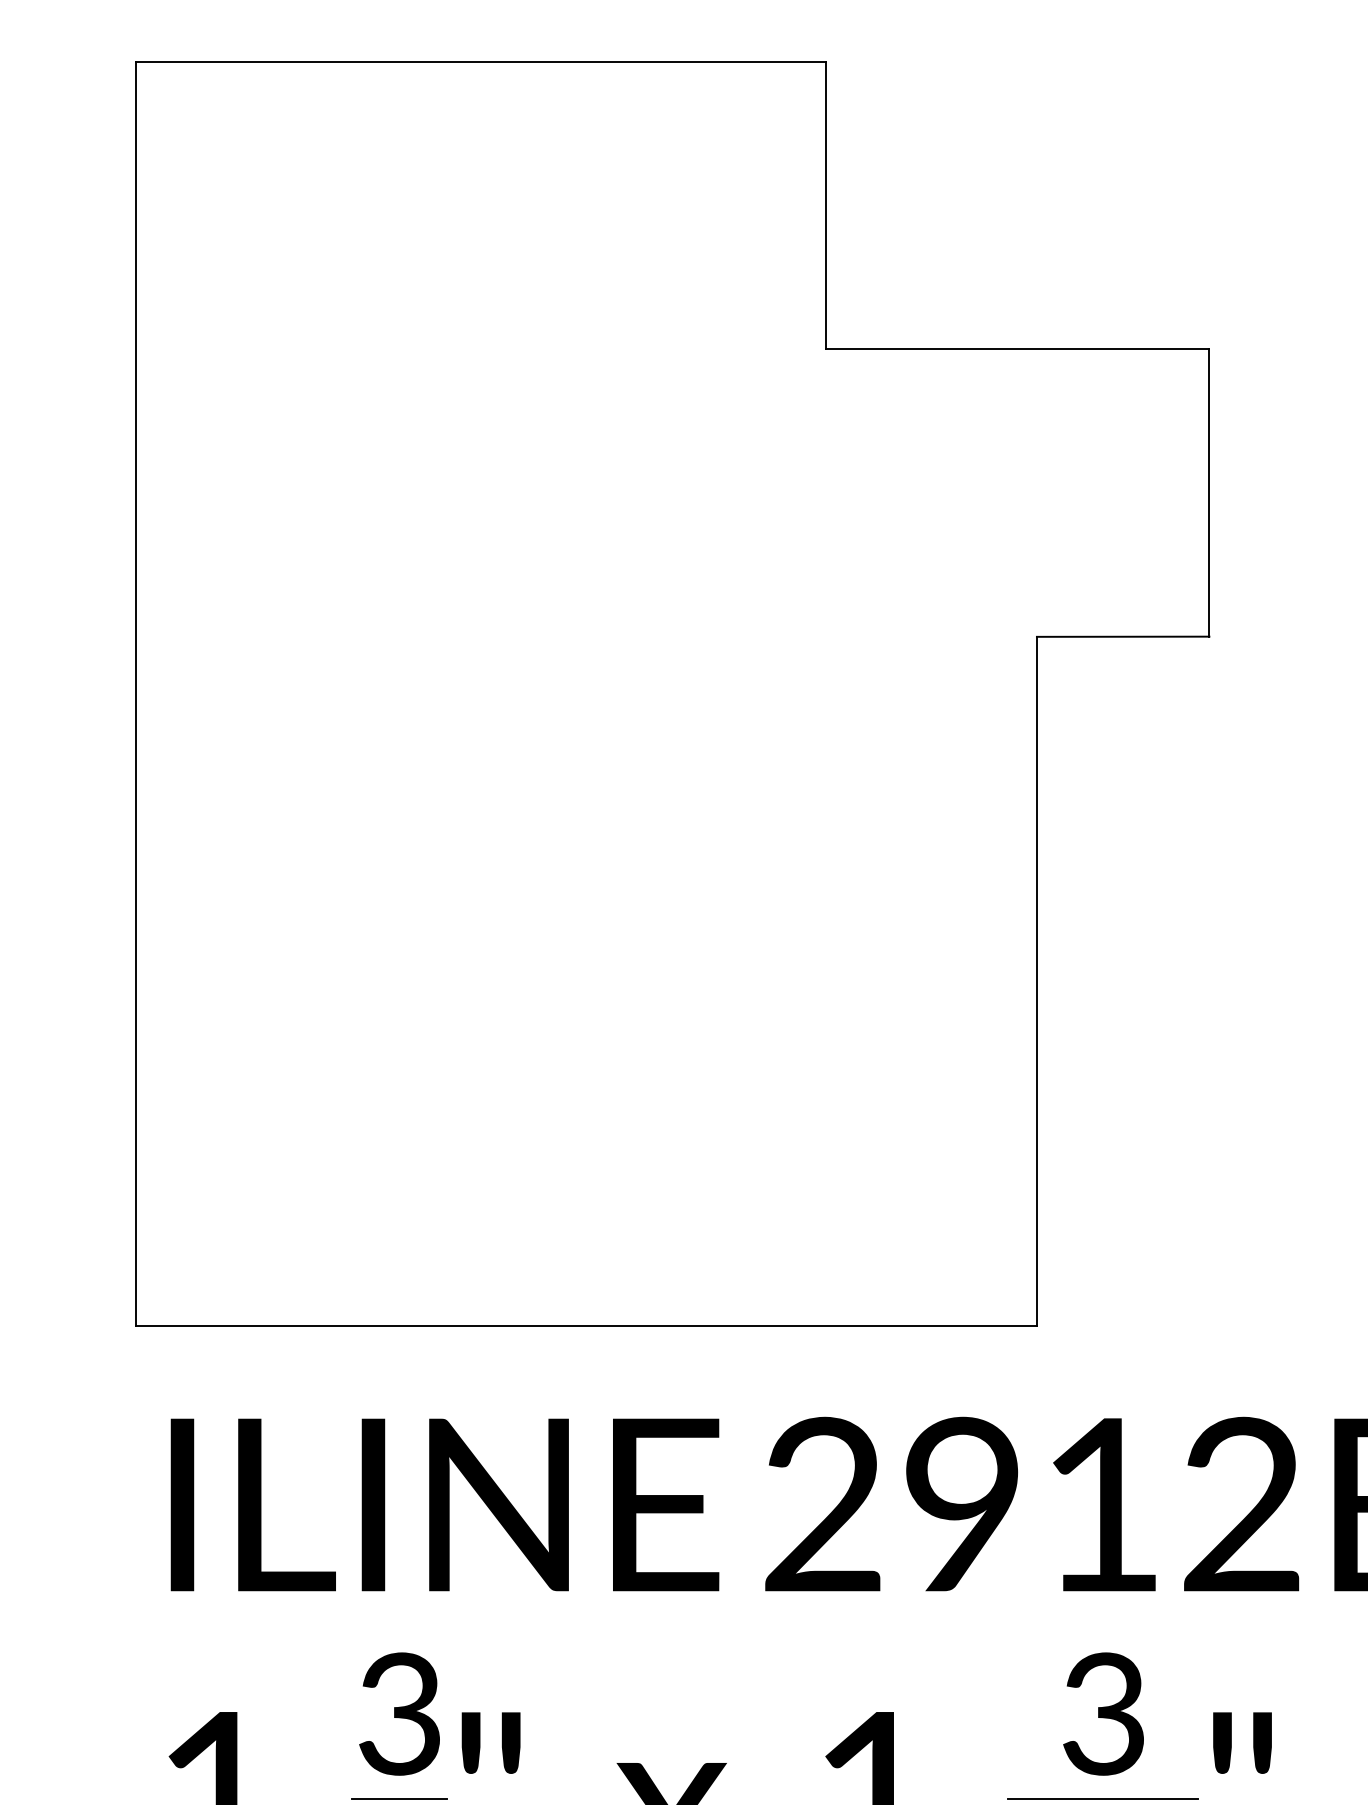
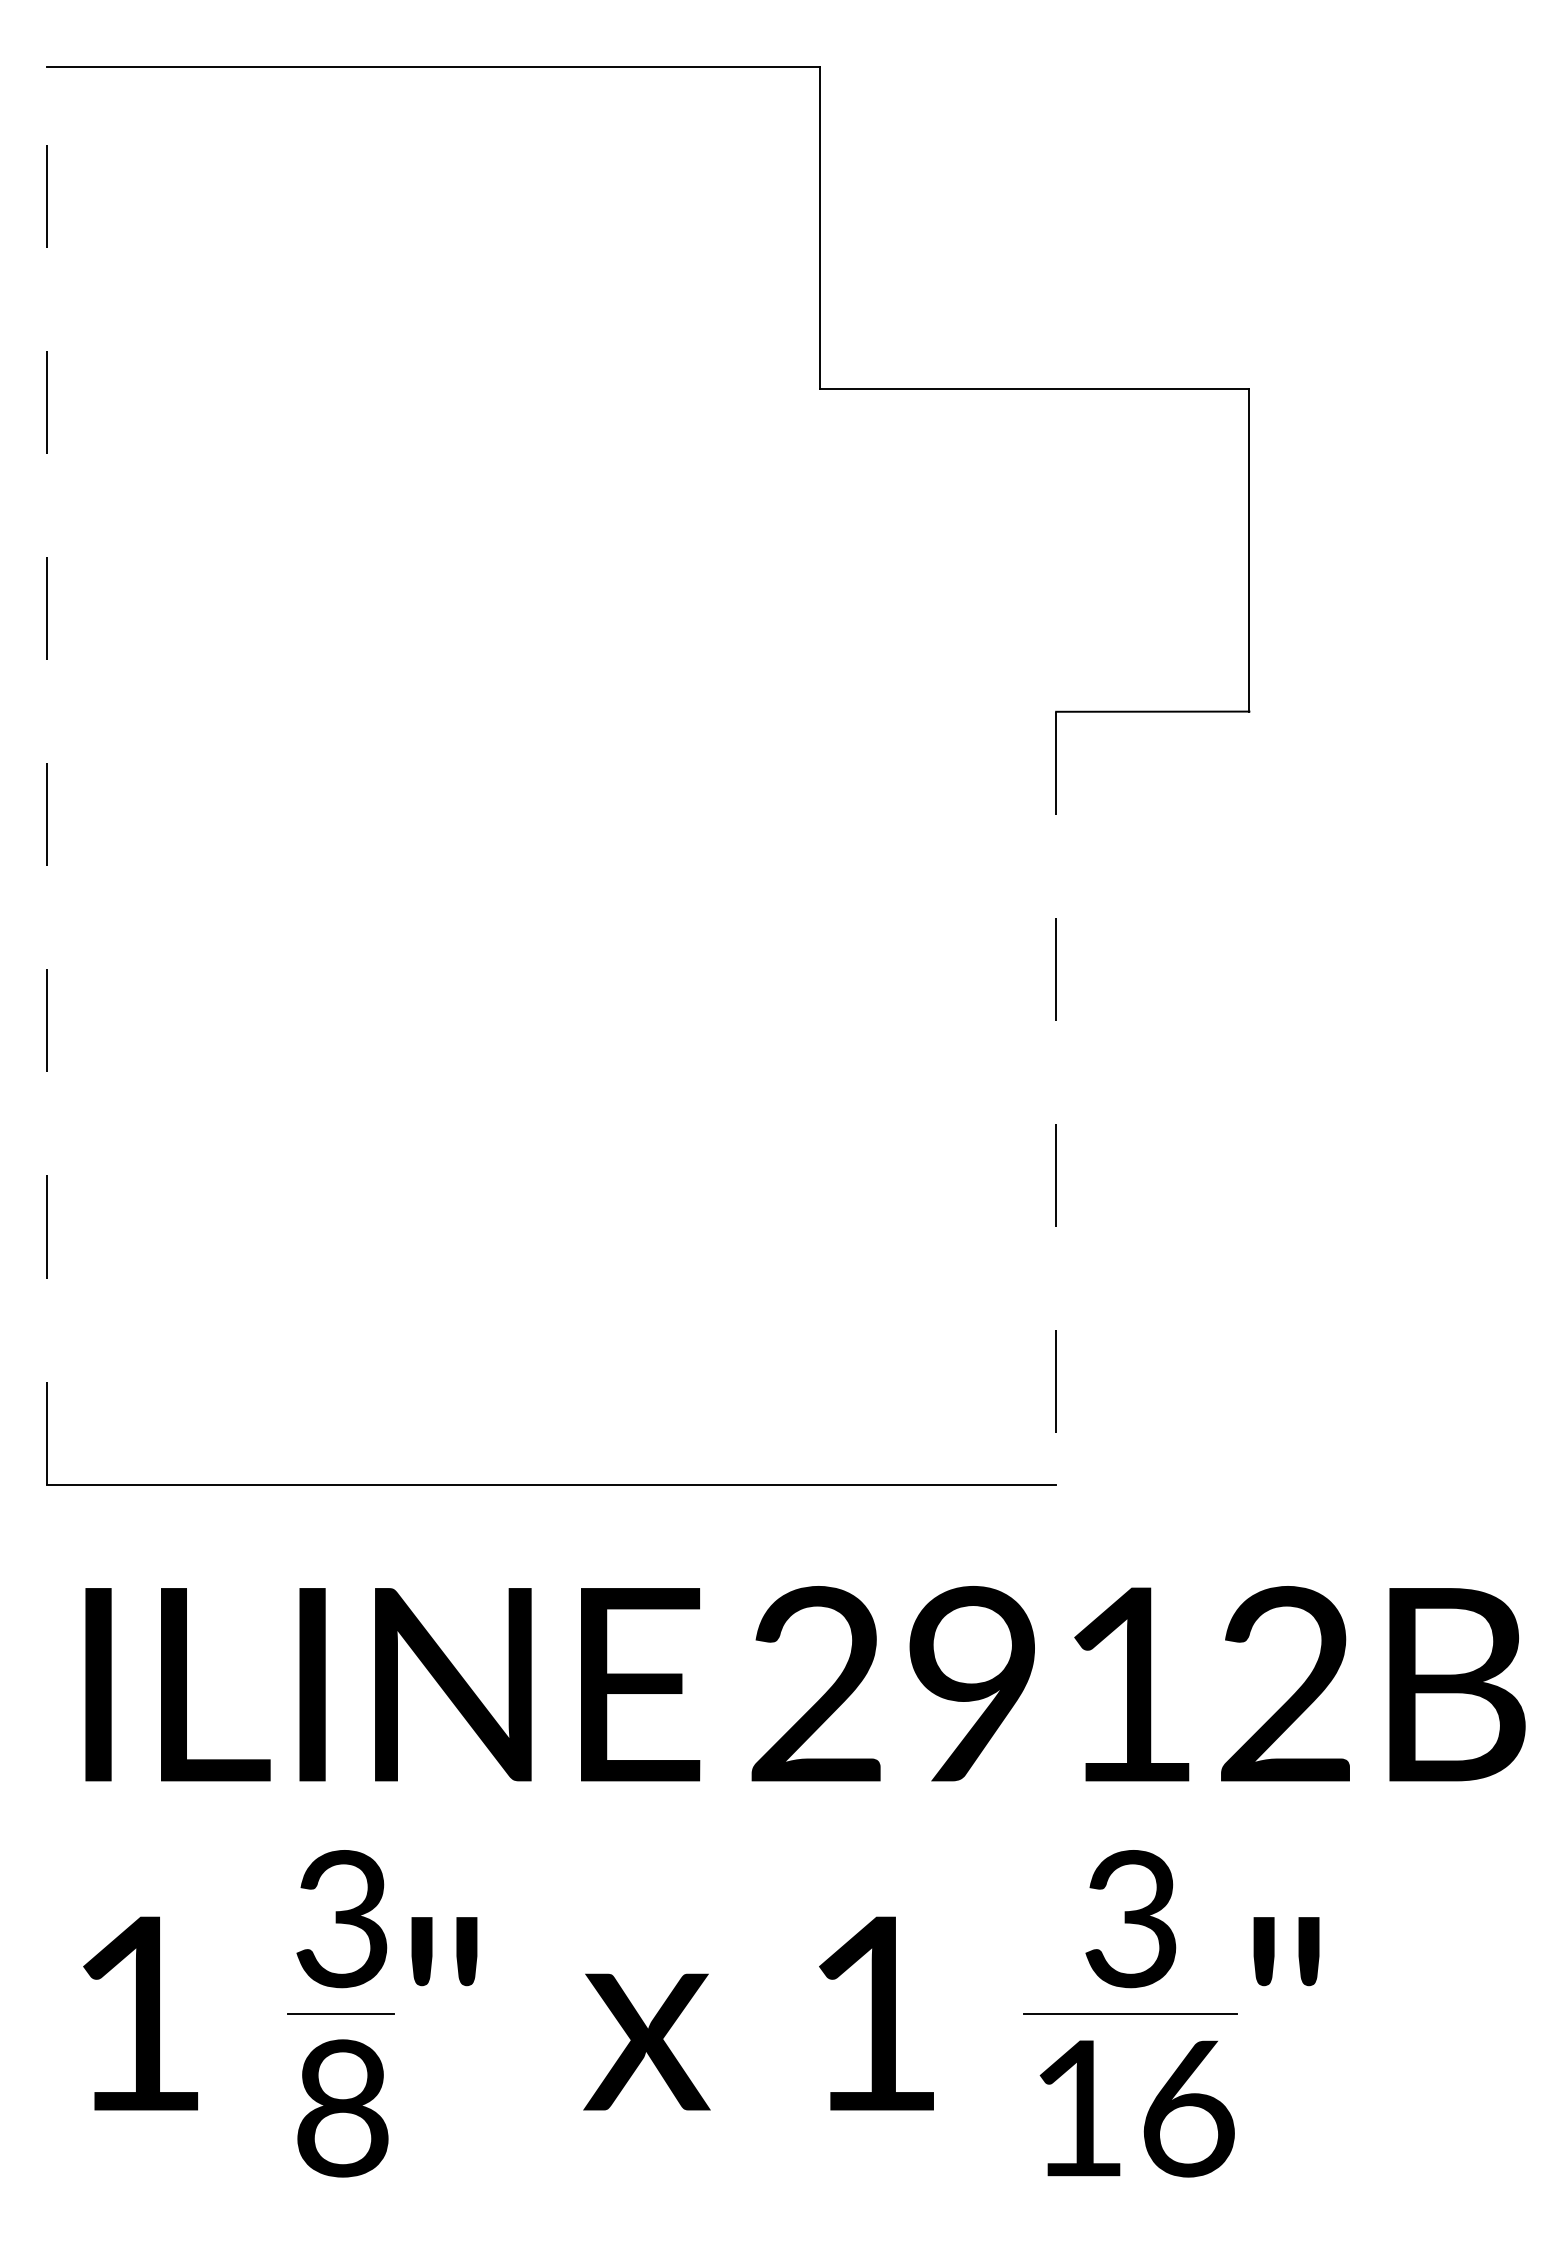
line: (136, 694) -> (46, 776), solid -> dashed
line: (1037, 981) -> (1056, 1098), solid -> dashed

